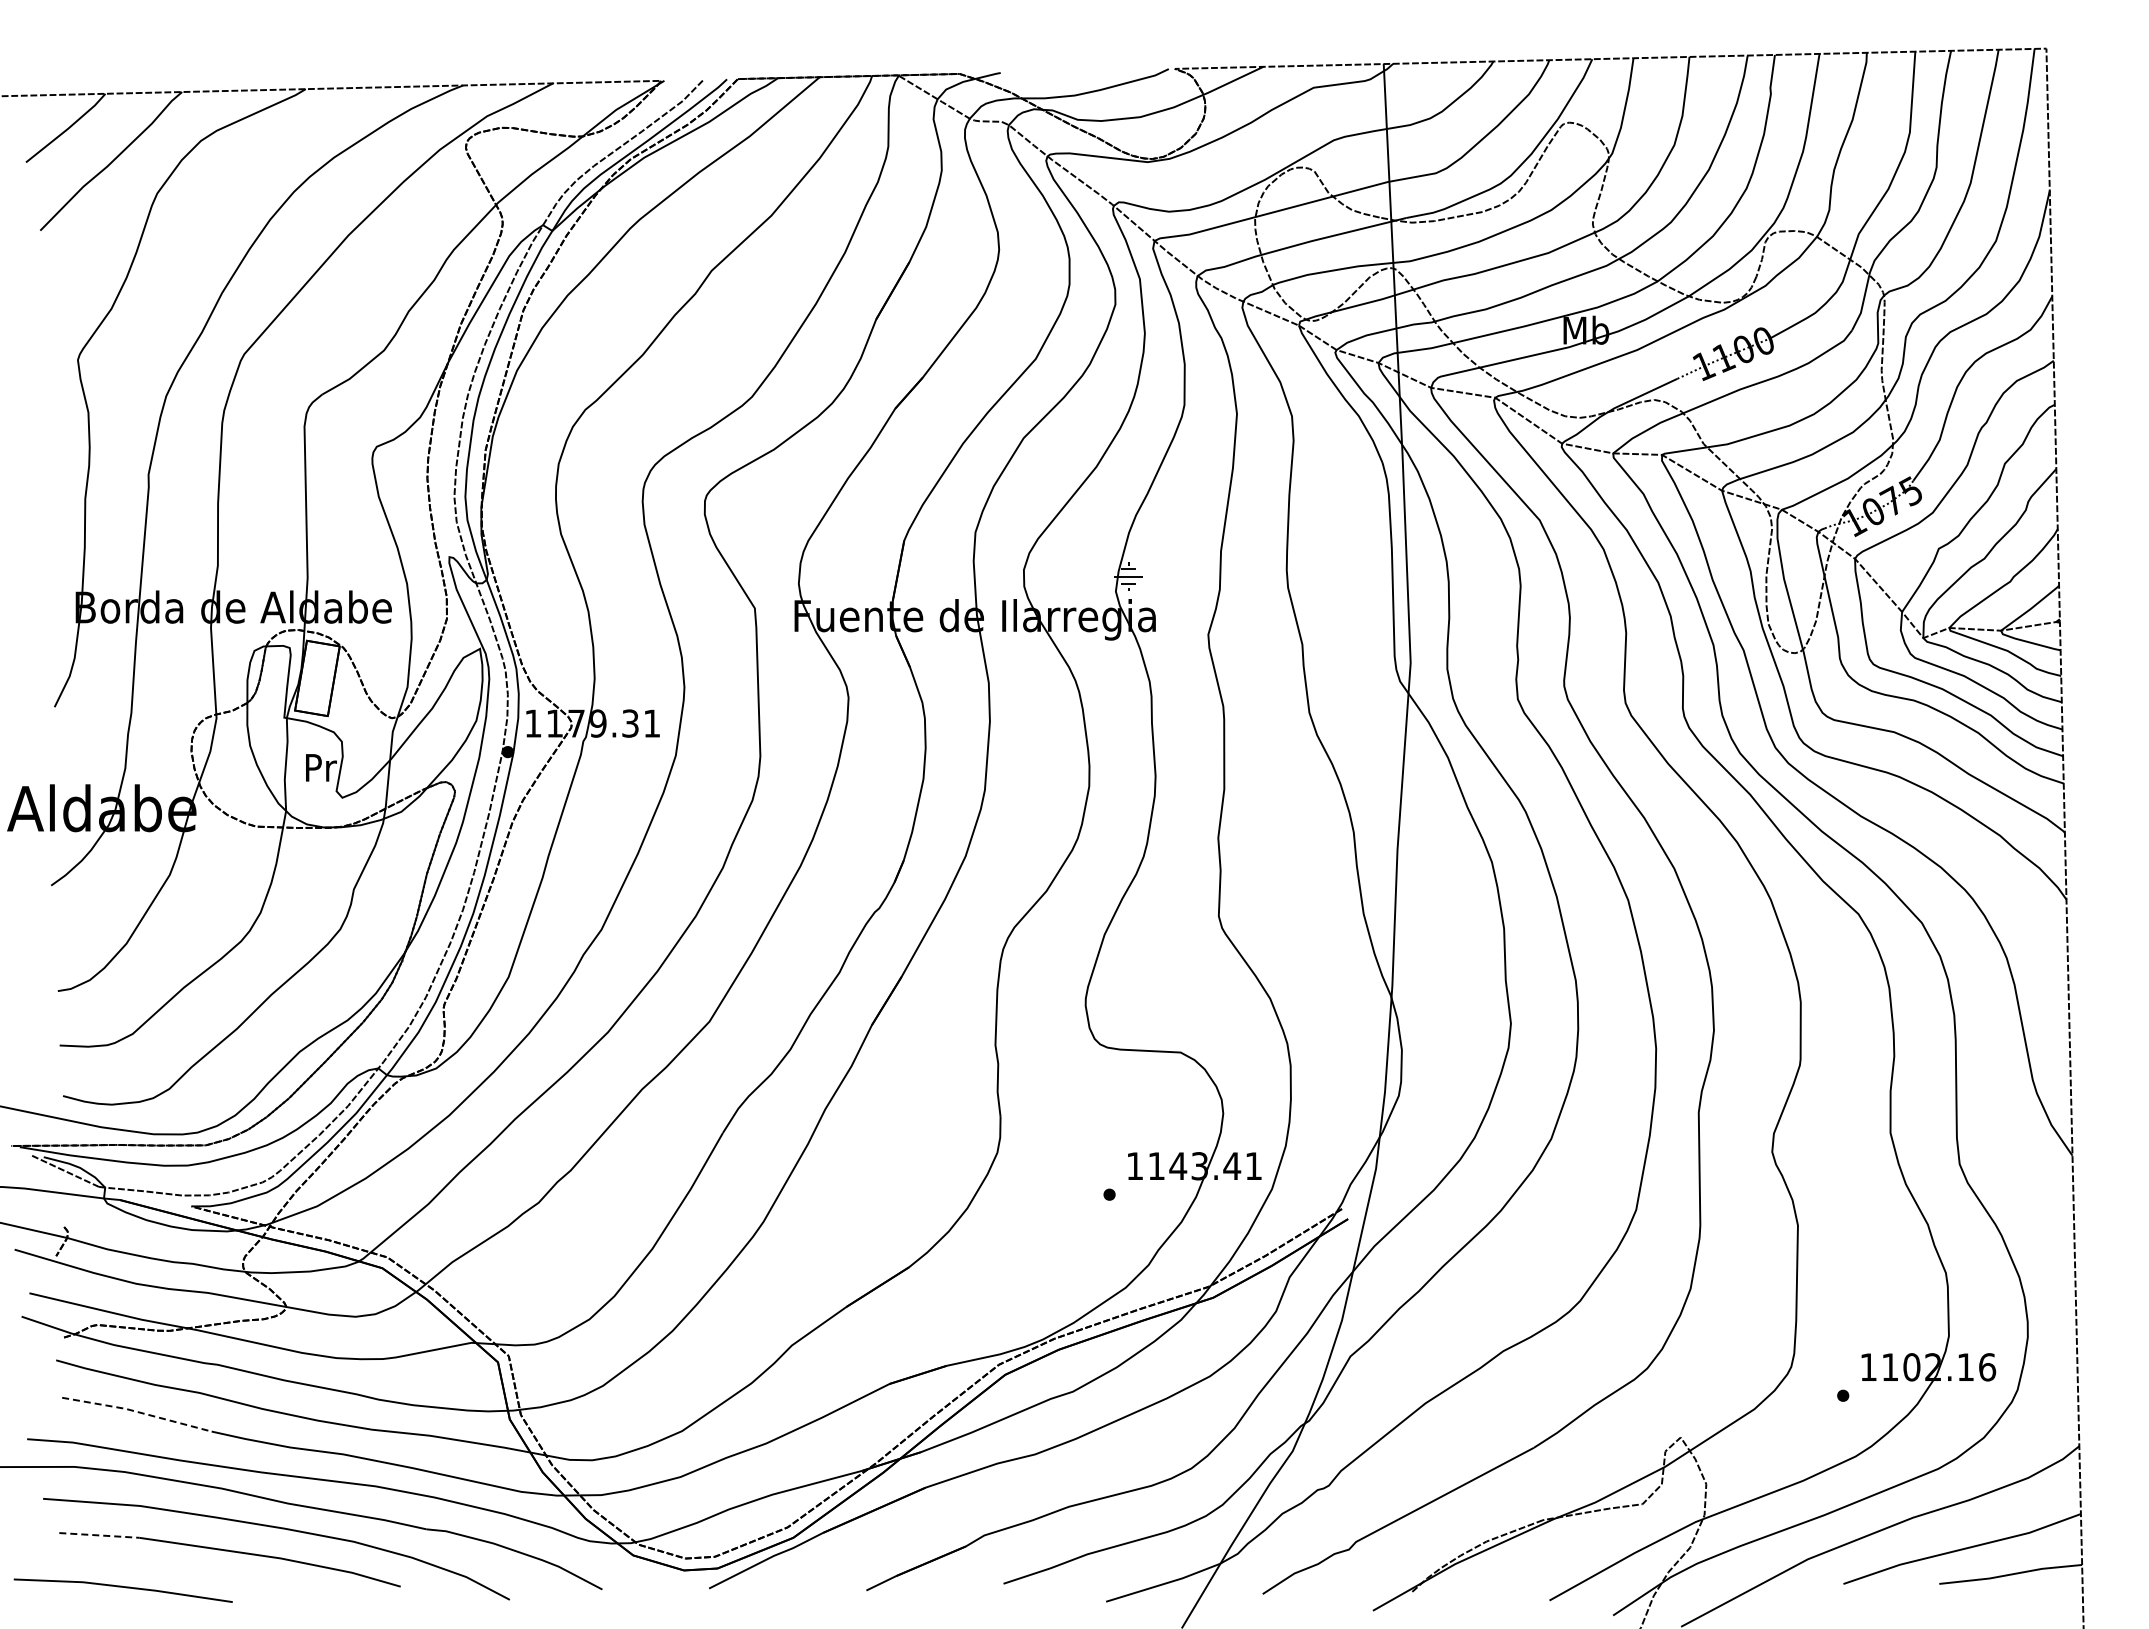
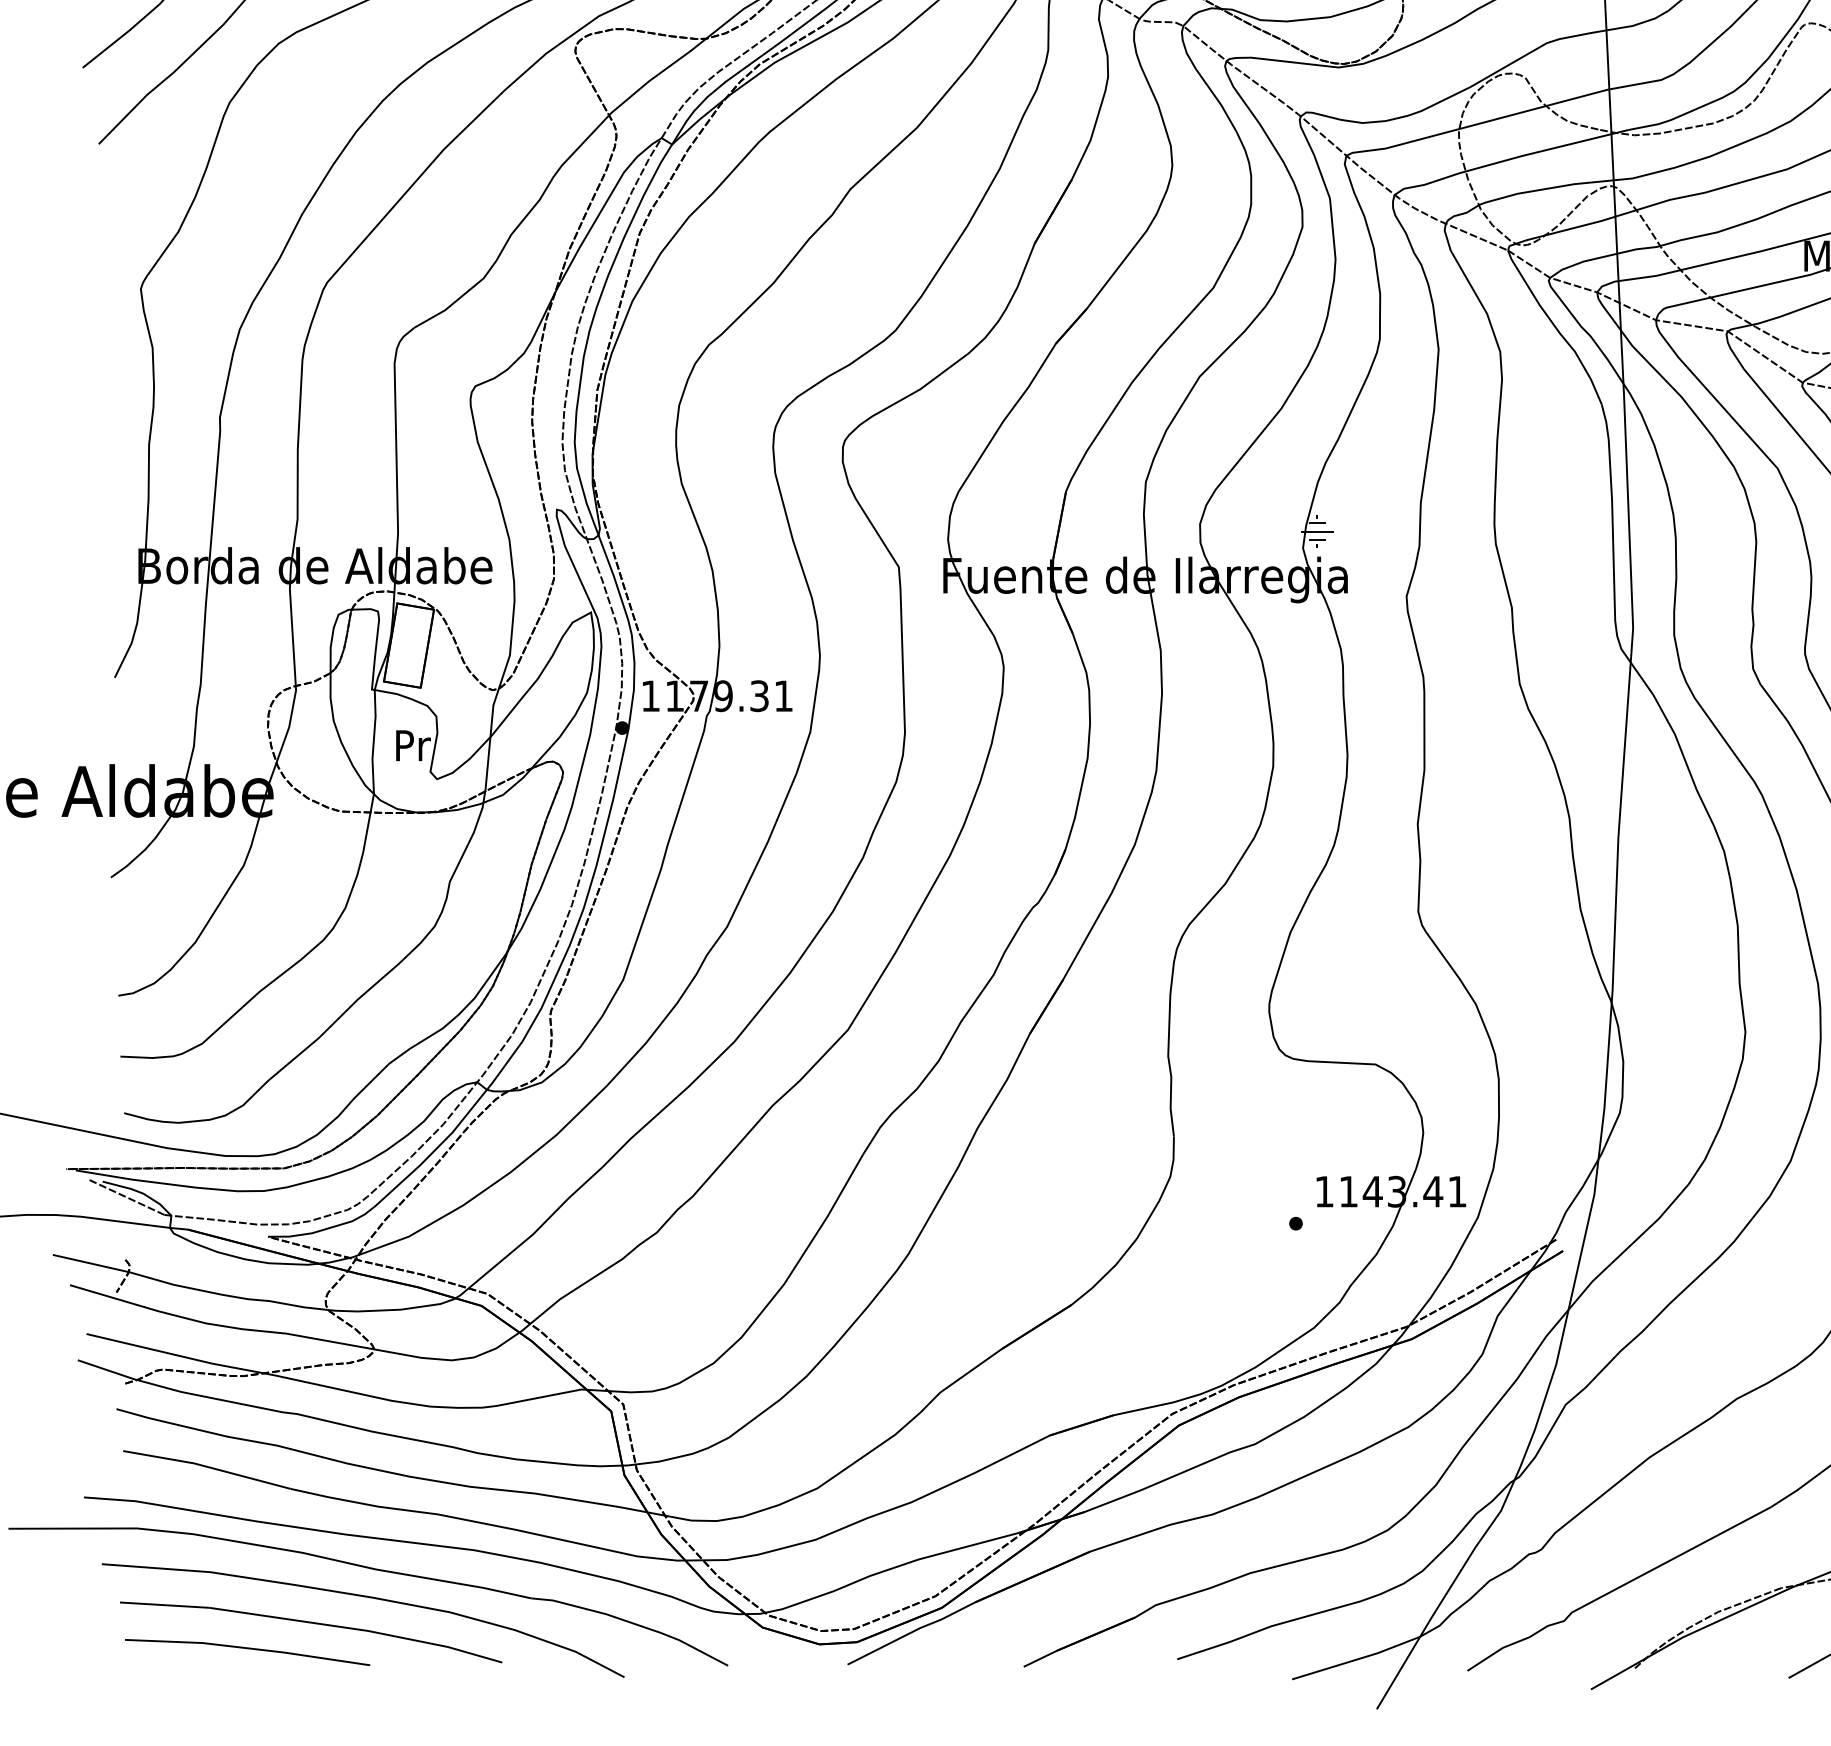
line: (137, 1411) -> (207, 1466), dashed -> solid
line: (99, 1535) -> (165, 1605), dashed -> solid
line: (122, 1587) -> (246, 1648), moved

